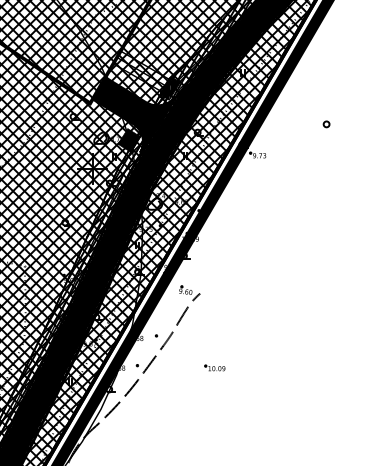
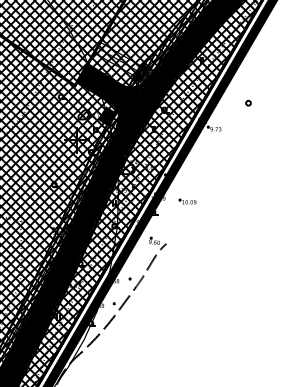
part: (326, 123) -> (248, 102), moved
part: (214, 367) -> (187, 201), moved

